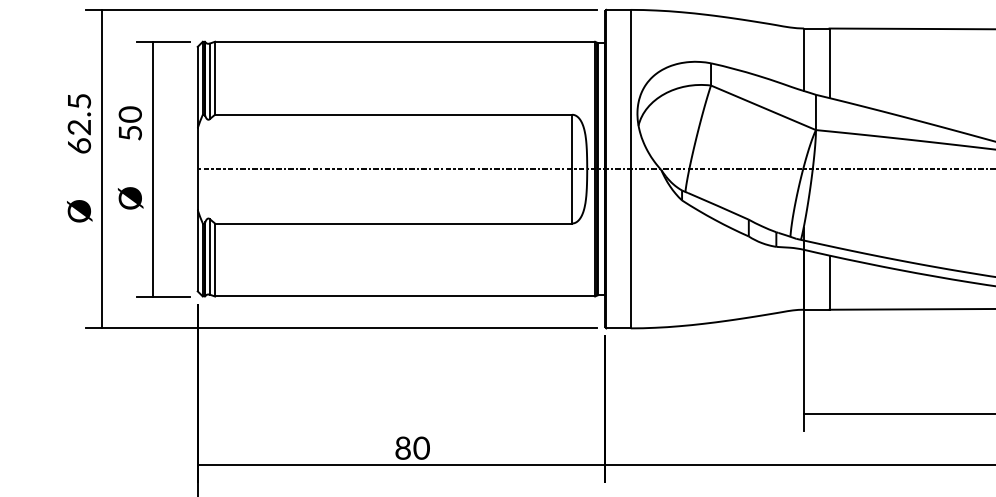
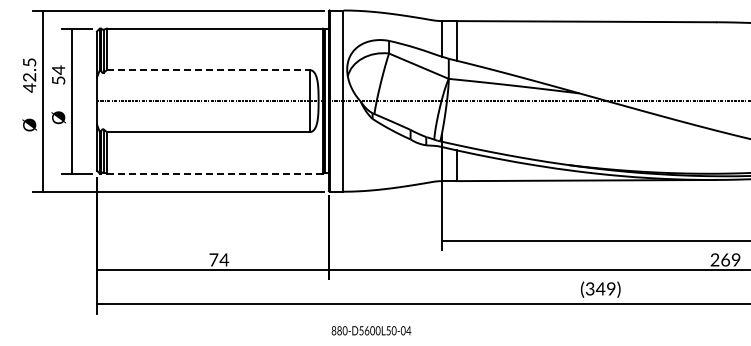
text: (130, 113) -> (58, 69), 50 -> 54
line: (393, 115) -> (208, 70), solid -> dashed
text: (79, 145) -> (29, 87), 62.5 -> 42.5
line: (406, 296) -> (215, 173), solid -> dashed
text: (413, 447) -> (219, 259), 80 -> 74

